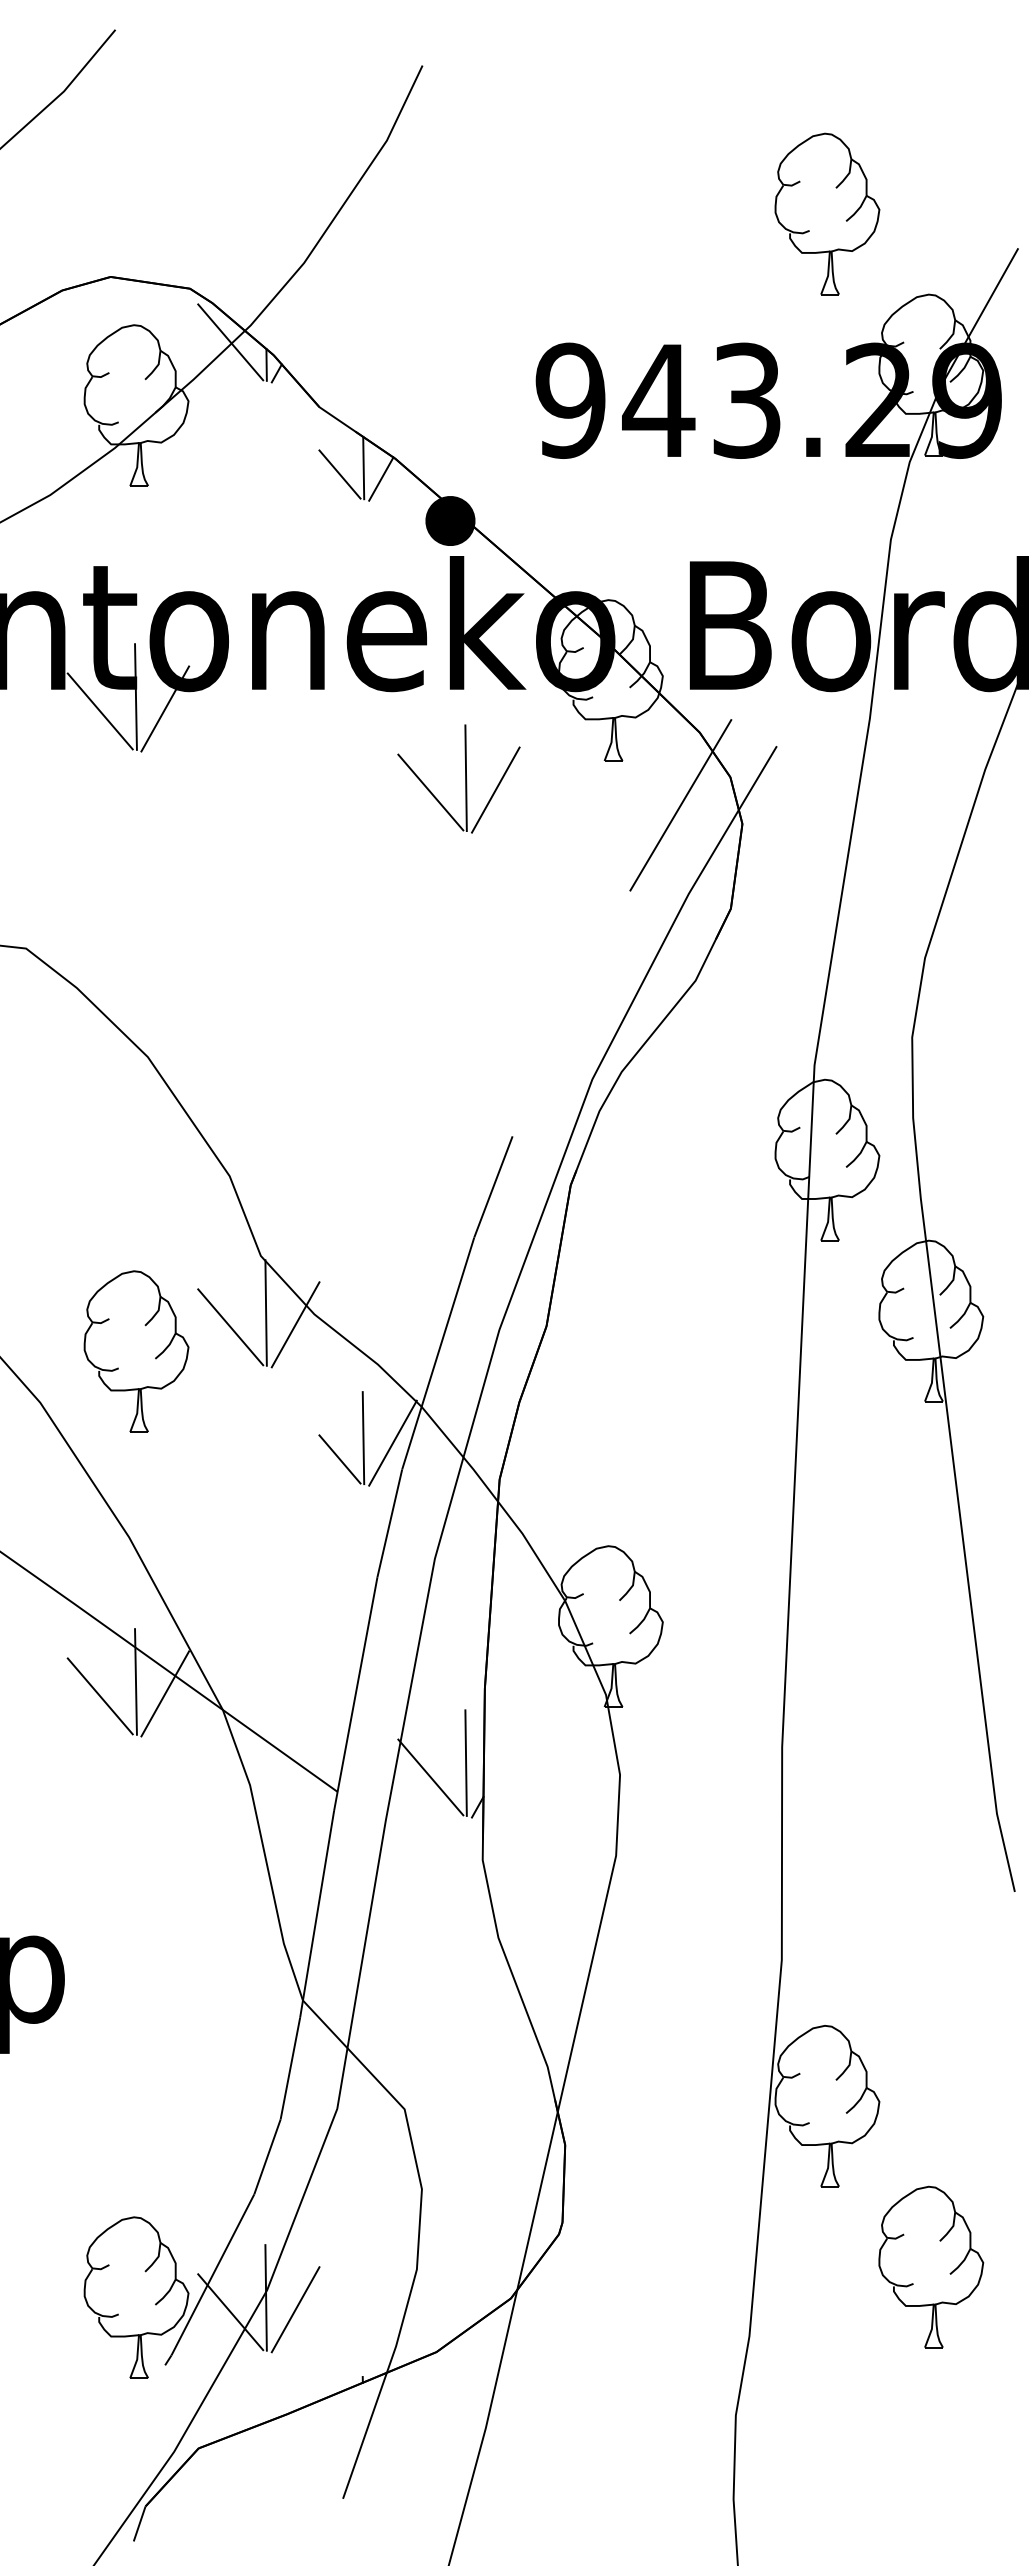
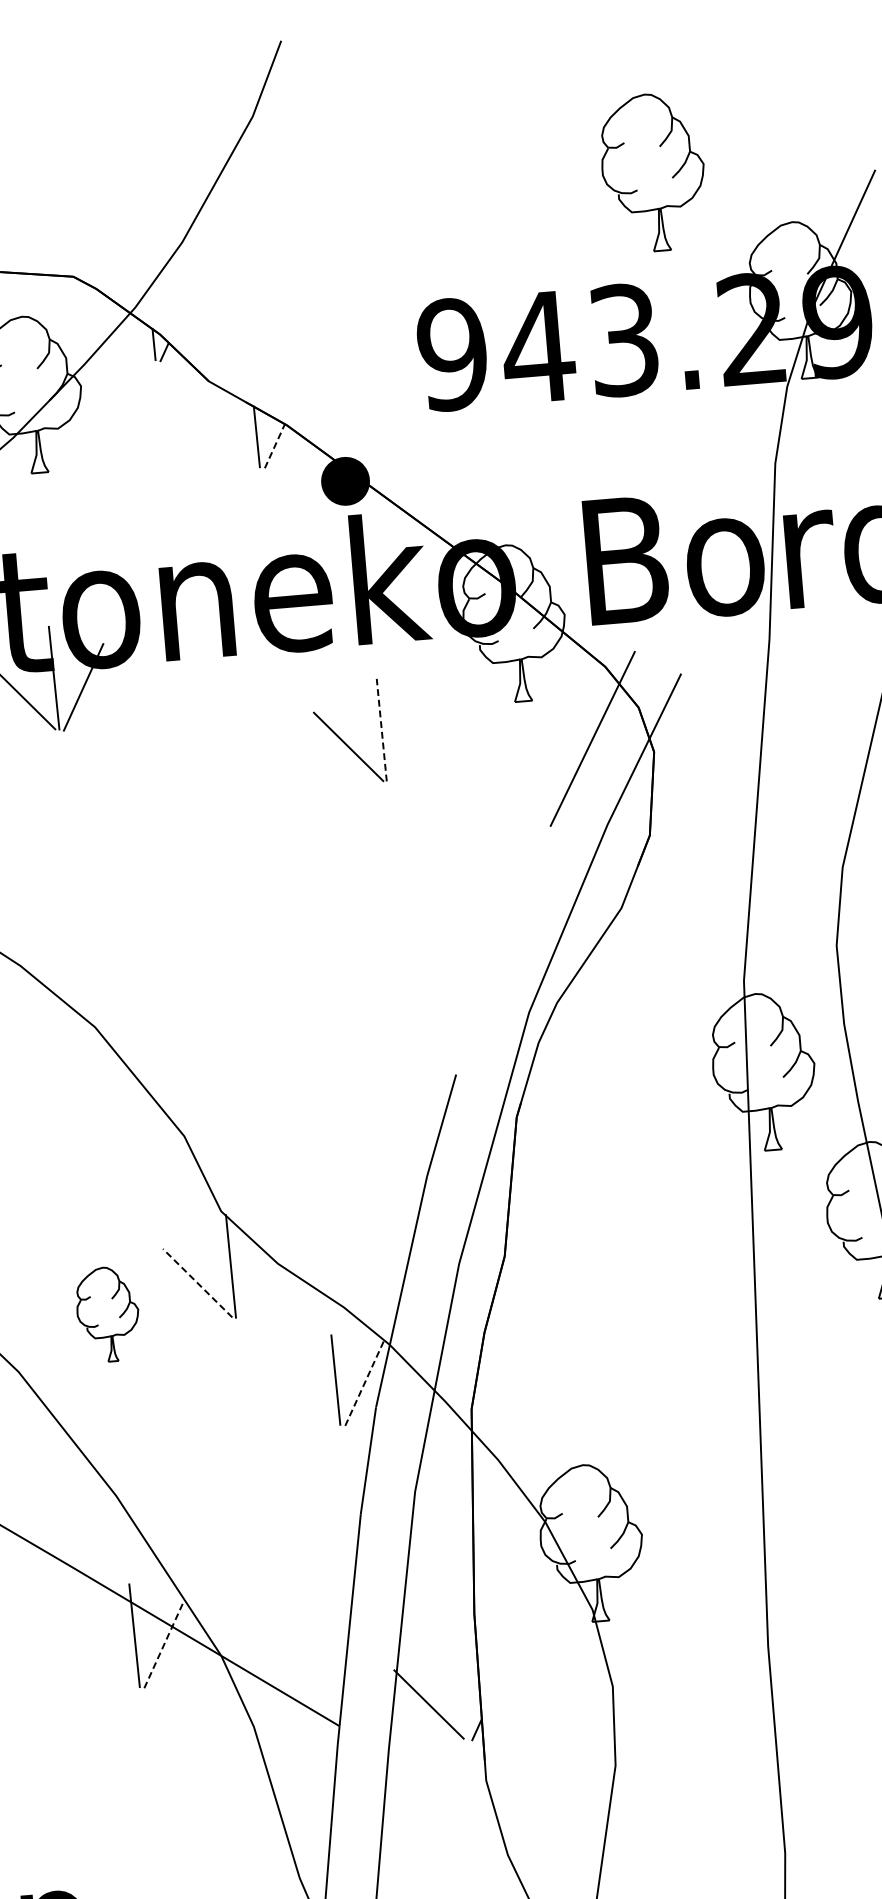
part: (827, 213) -> (653, 172), moved
line: (230, 342) -> (117, 325), removed
line: (339, 474) -> (233, 445), removed
line: (381, 479) -> (275, 446), solid -> dashed
line: (466, 778) -> (382, 730), solid -> dashed
line: (495, 789) -> (411, 738), removed
line: (295, 1324) -> (260, 1275), removed
line: (230, 1327) -> (197, 1283), solid -> dashed
part: (136, 1351) -> (108, 1314), size x0.6
line: (392, 1443) -> (364, 1382), solid -> dashed
line: (339, 1459) -> (314, 1402), removed
line: (165, 1693) -> (164, 1644), solid -> dashed
line: (99, 1696) -> (100, 1652), removed
line: (465, 1762) -> (461, 1687), removed

